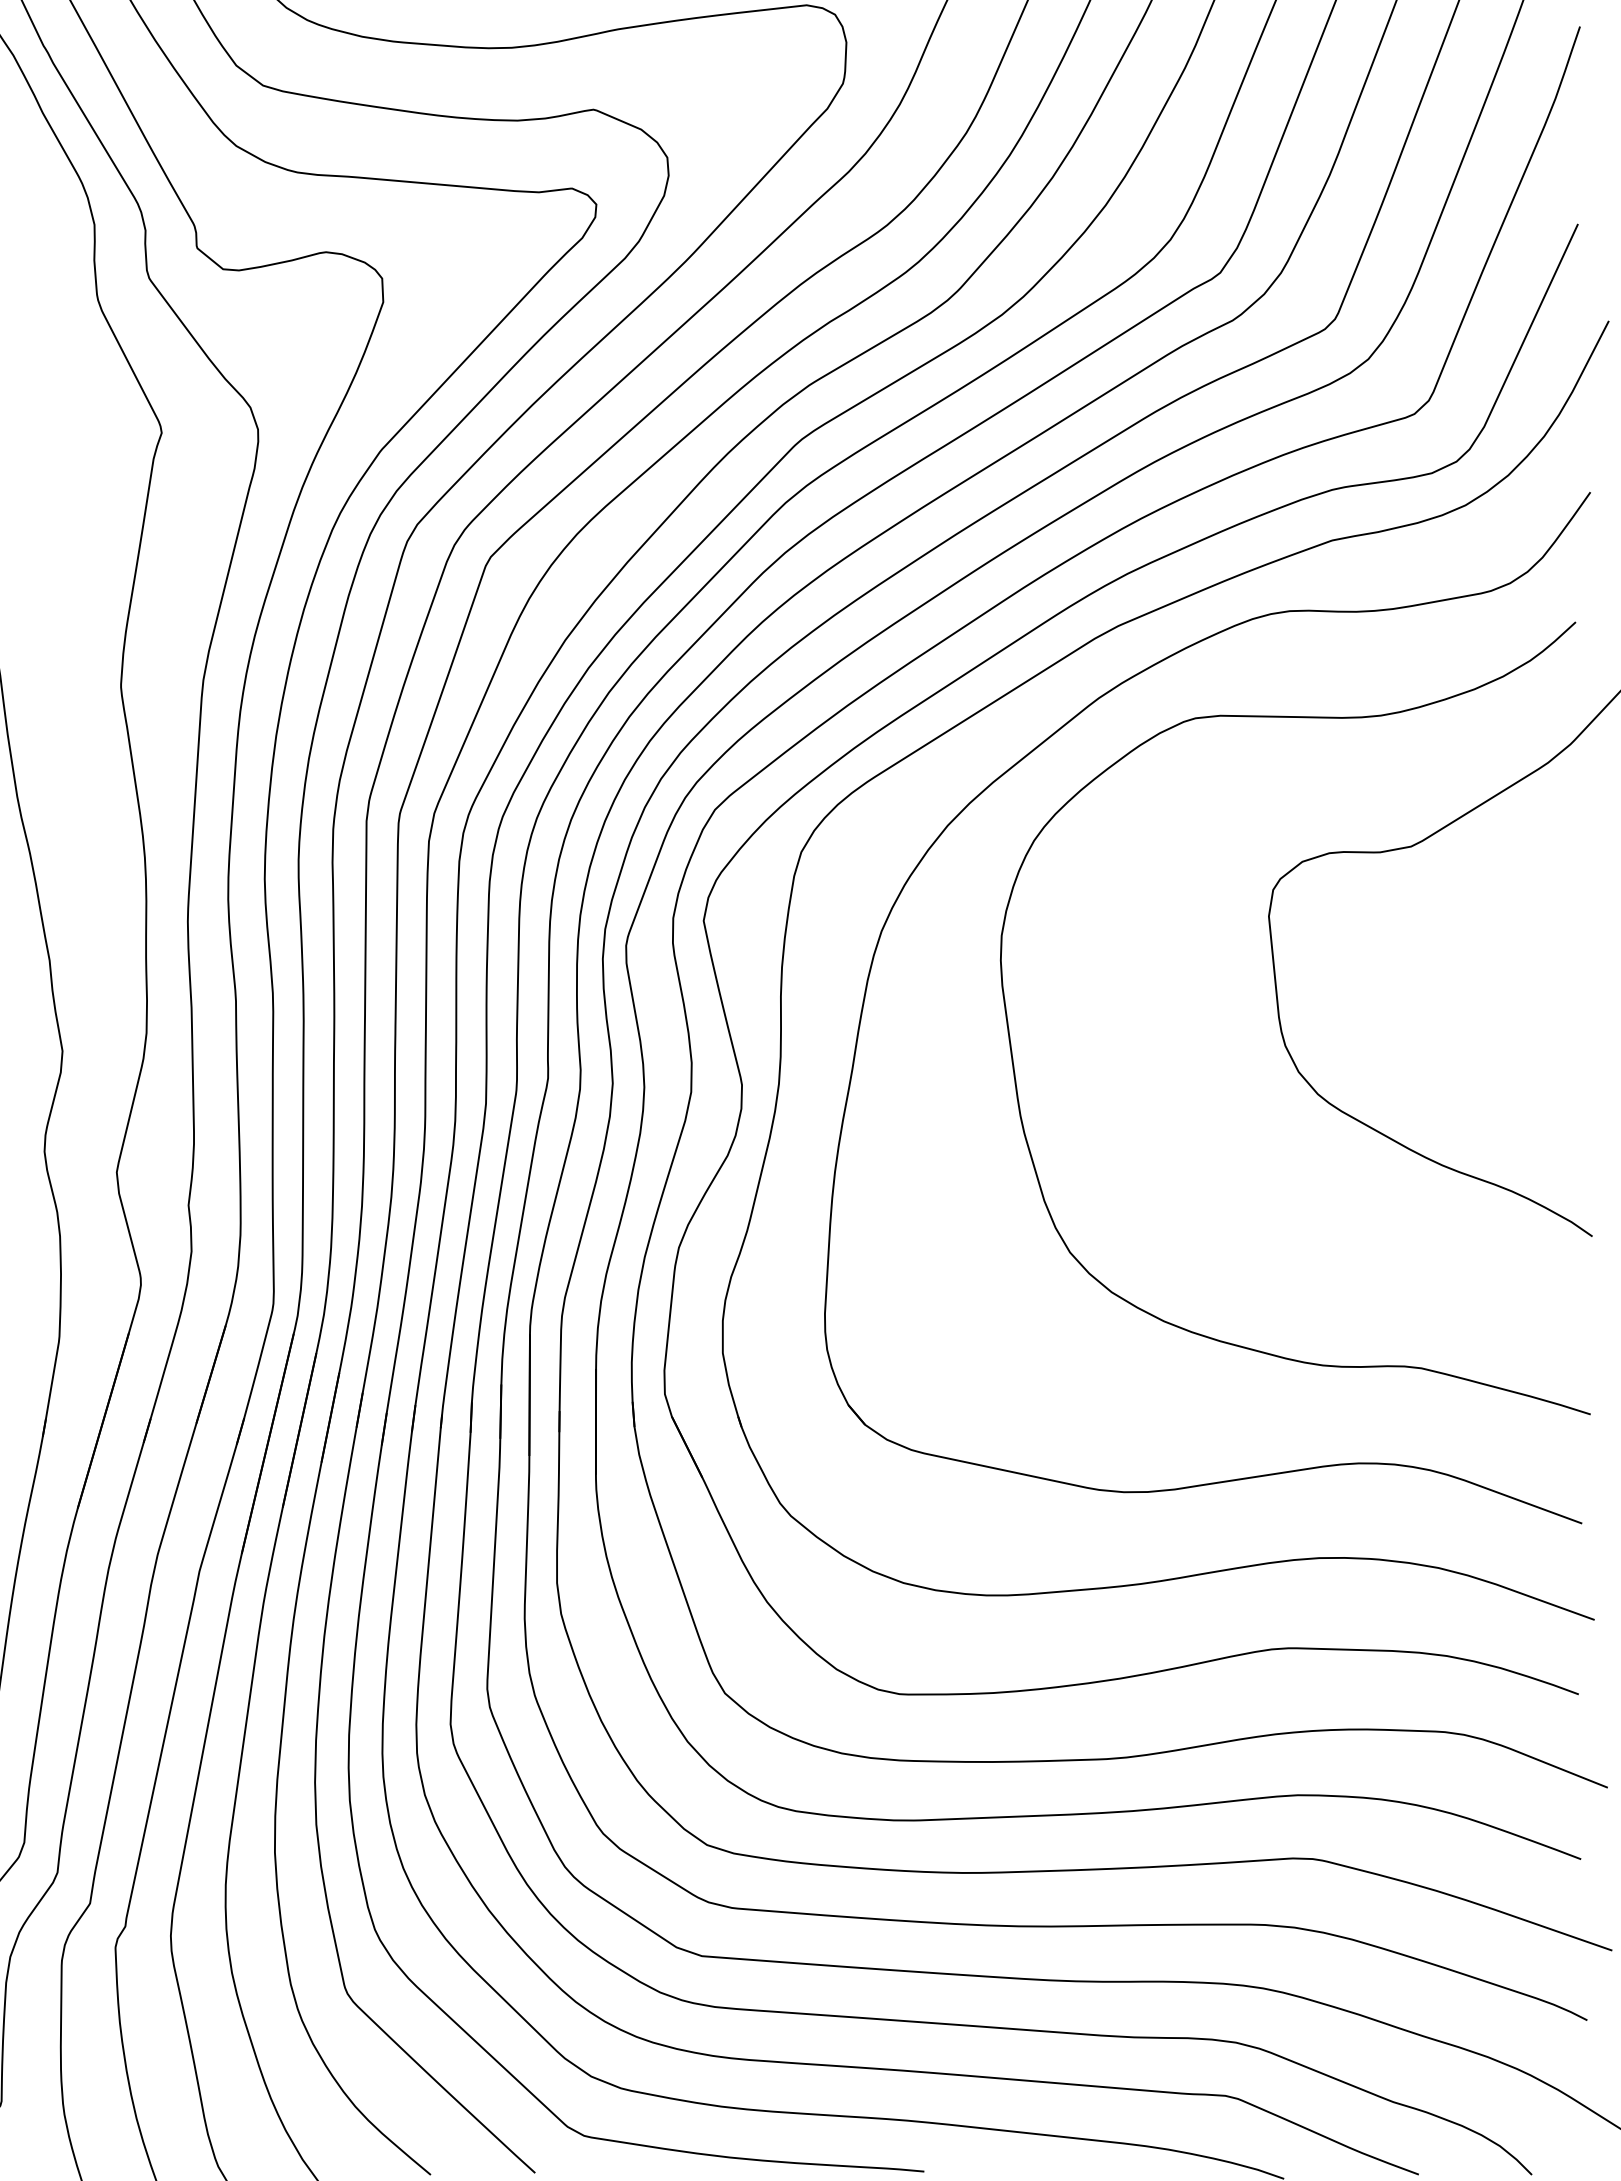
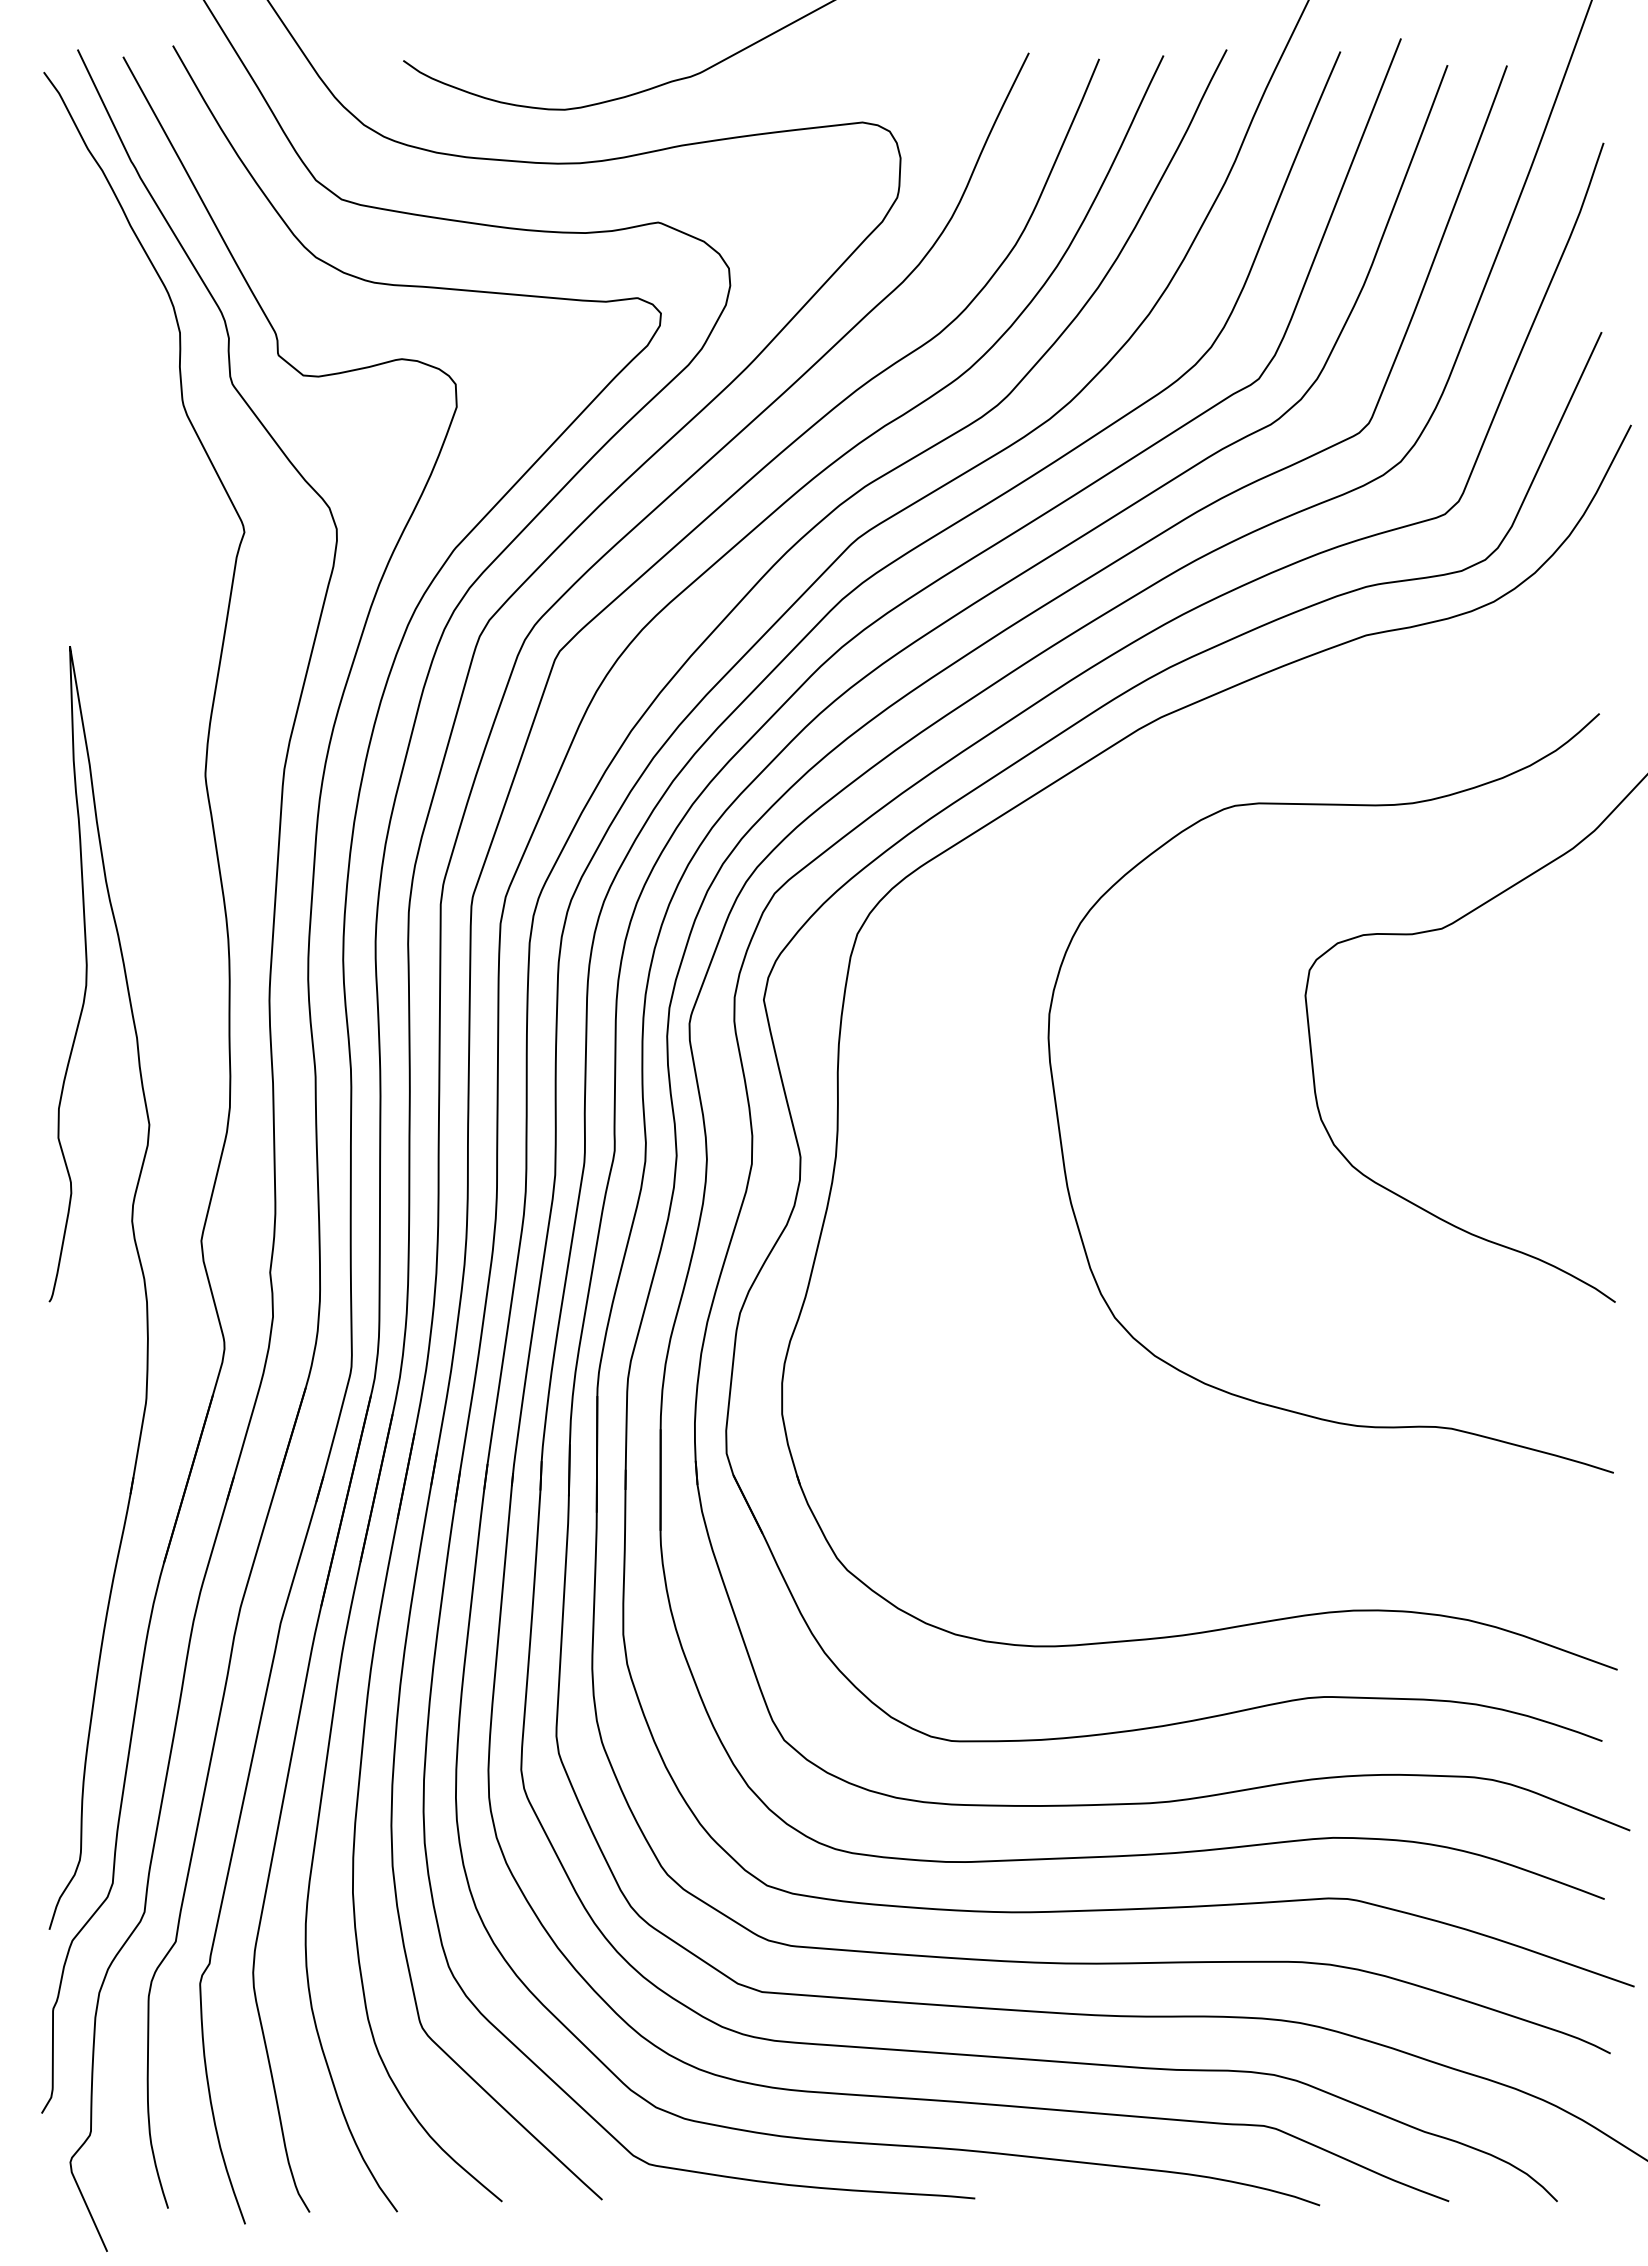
part: (1014, 767) -> (1061, 852), removed

